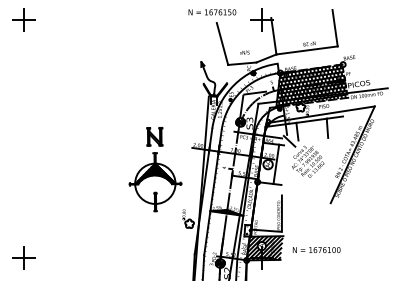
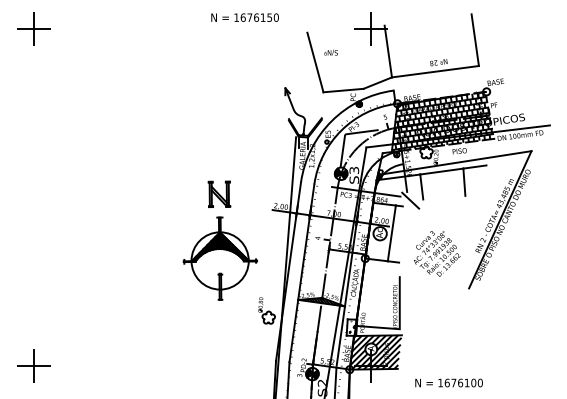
text: (211, 12) -> (244, 17), moved
text: (244, 52) -> (330, 52), moved
text: (308, 161) -> (437, 253), moved
text: (316, 249) -> (448, 382), moved

